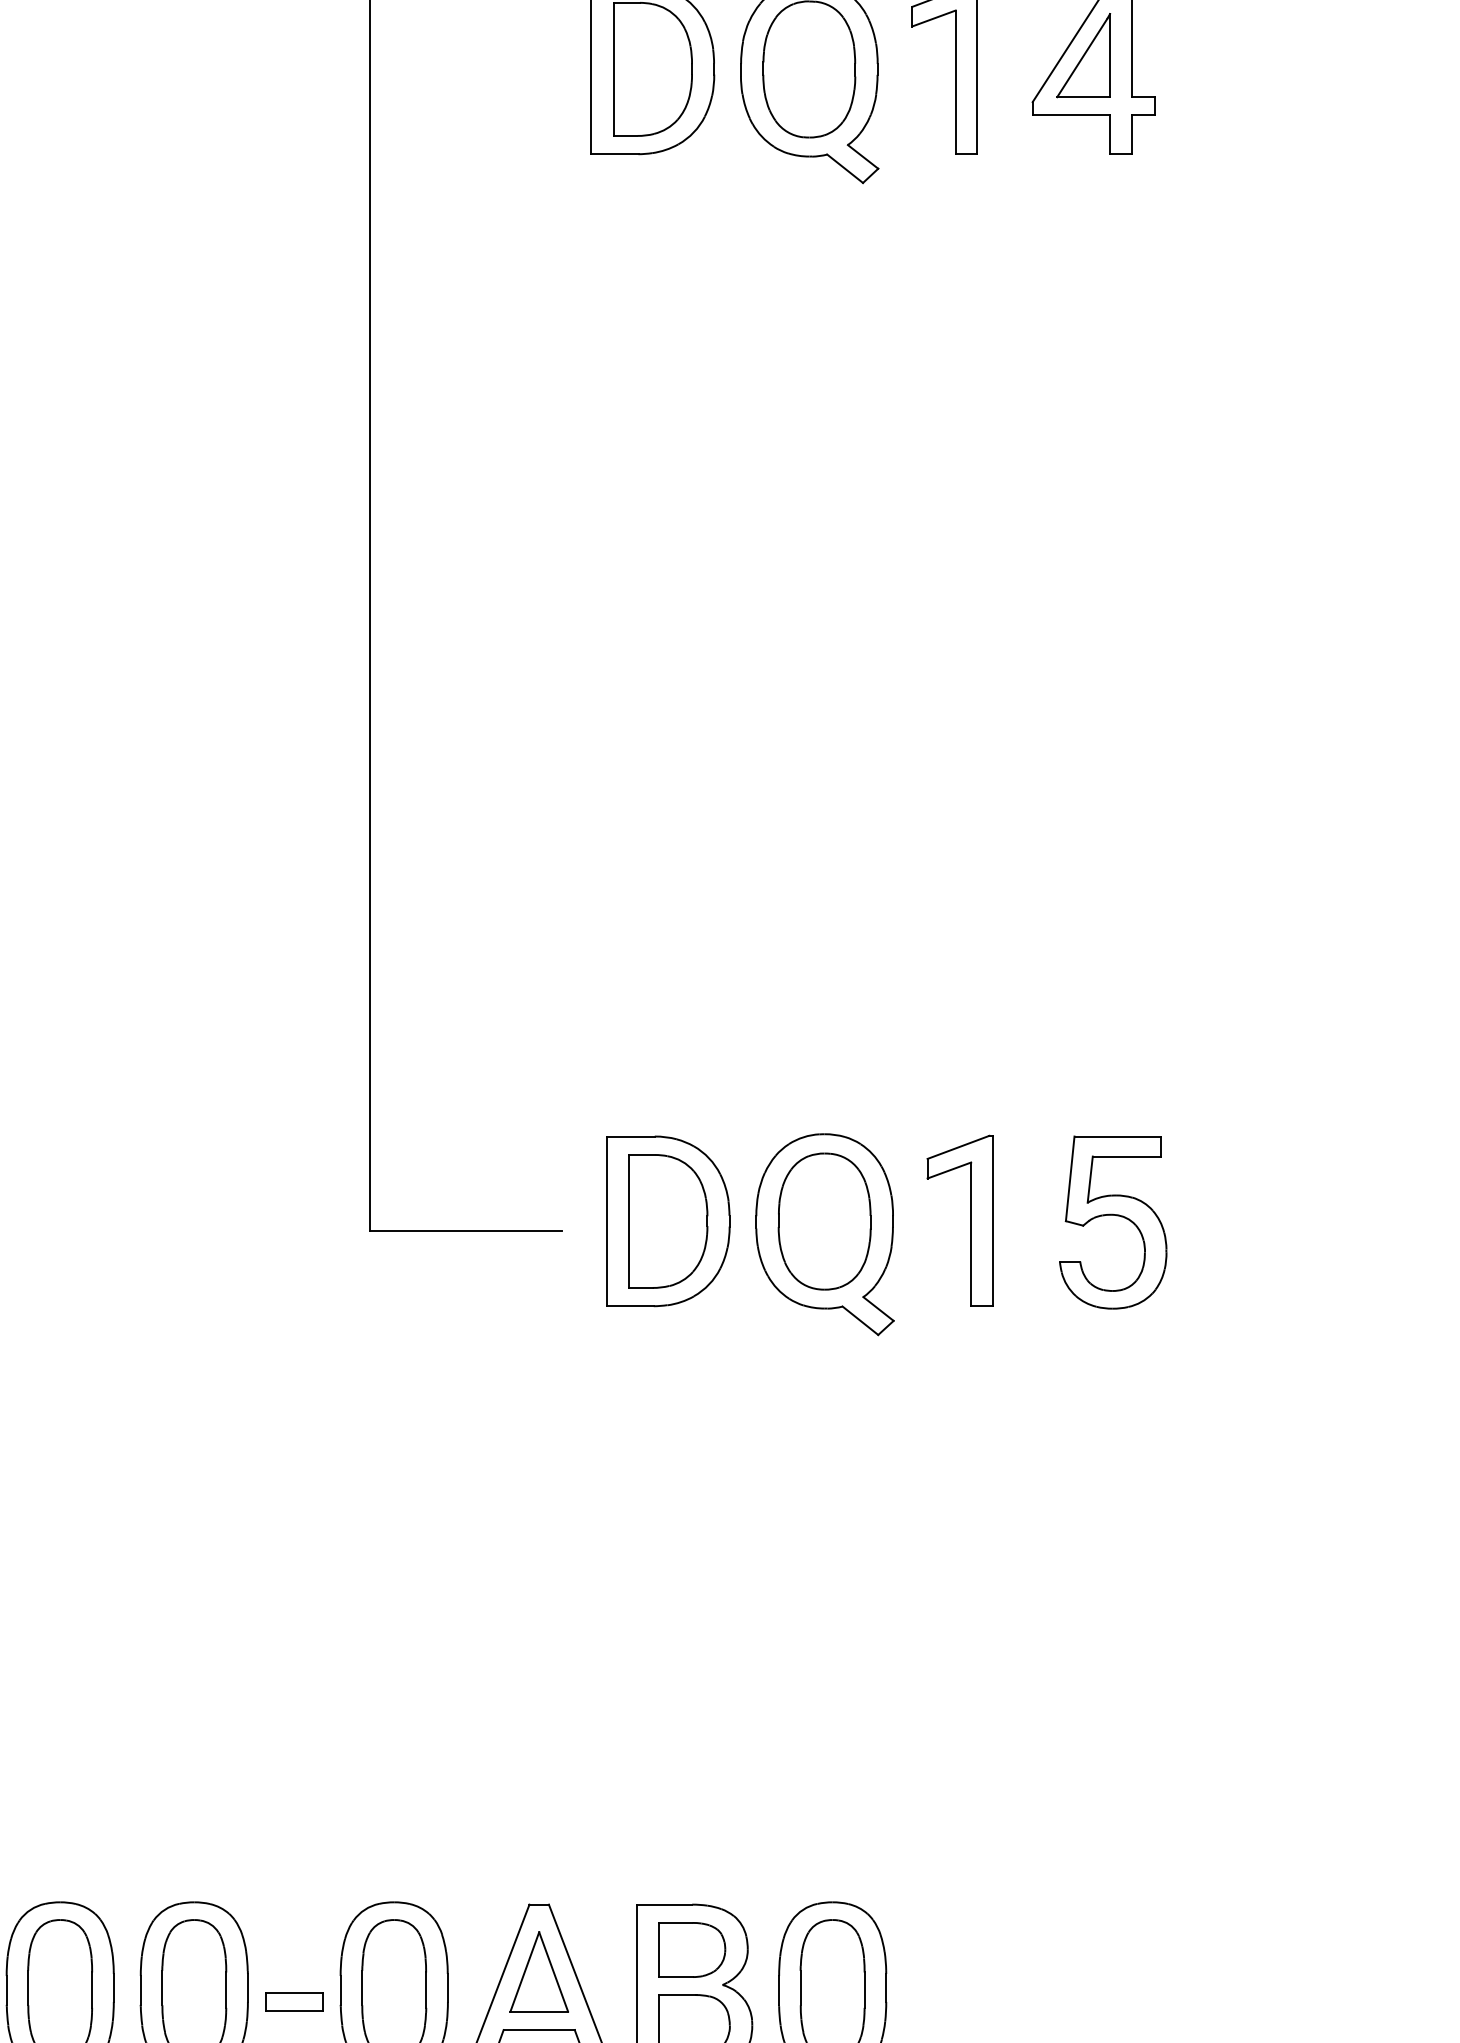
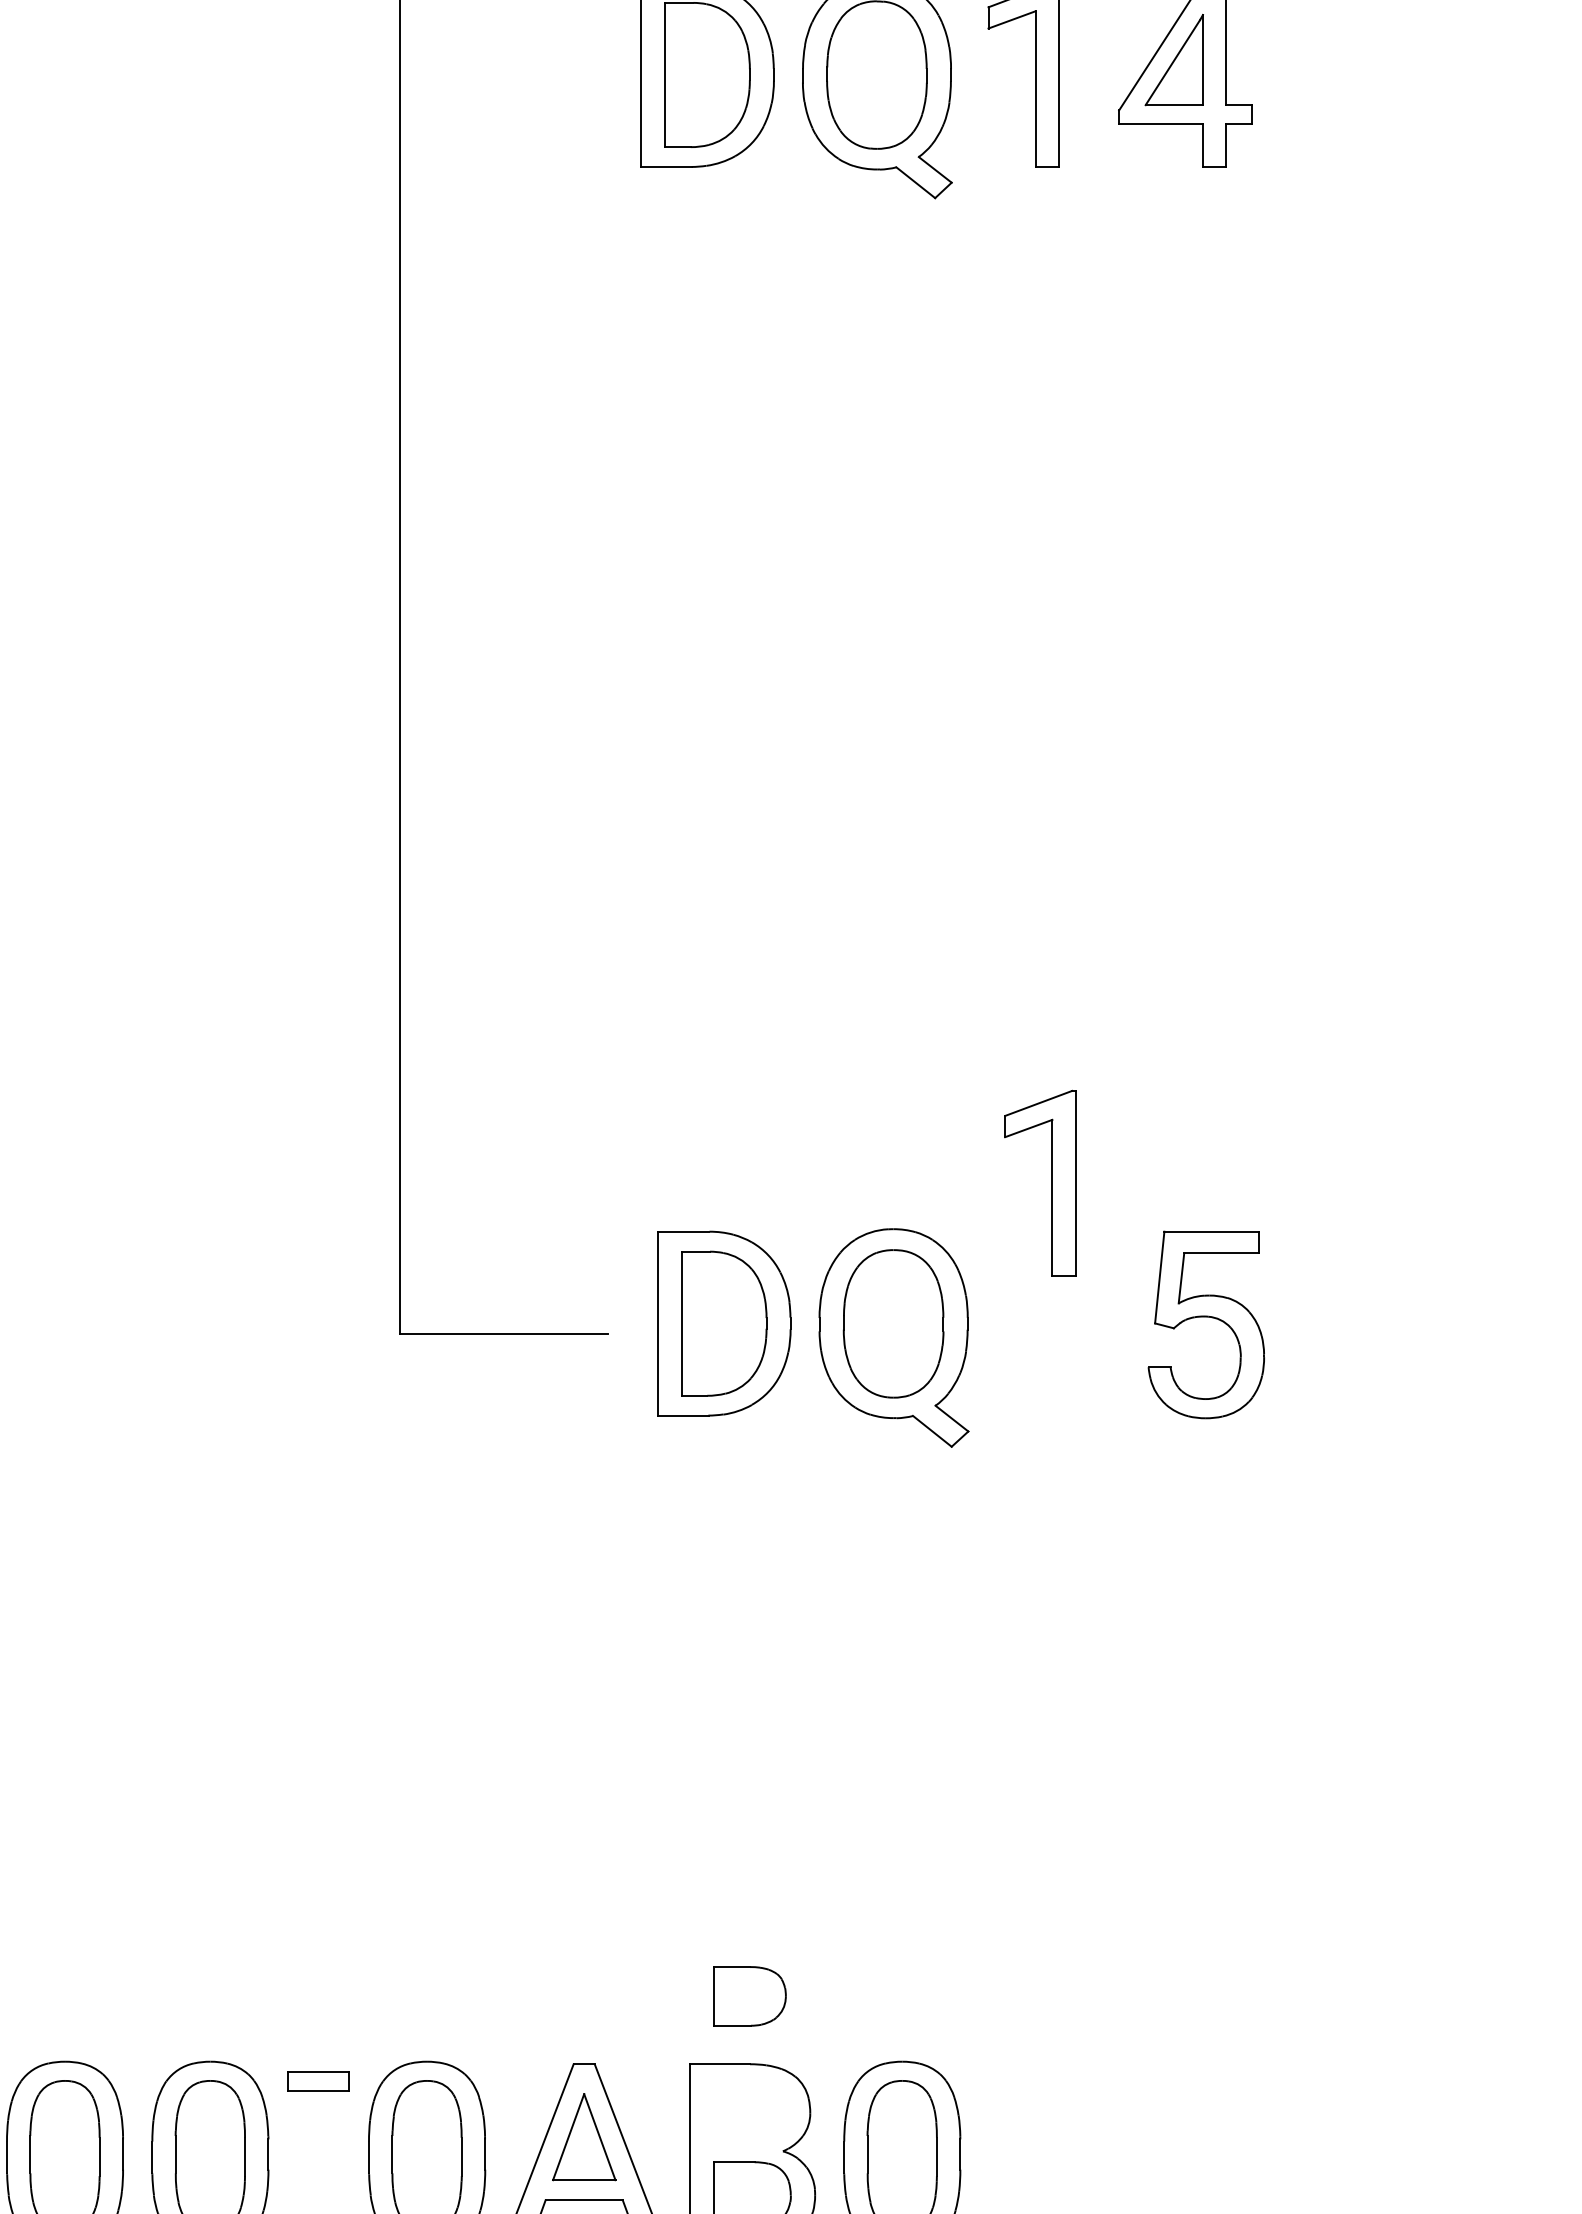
part: (970, 1220) -> (1051, 1182), moved
part: (691, 1950) -> (749, 1996), moved
part: (294, 2002) -> (318, 2081), moved

